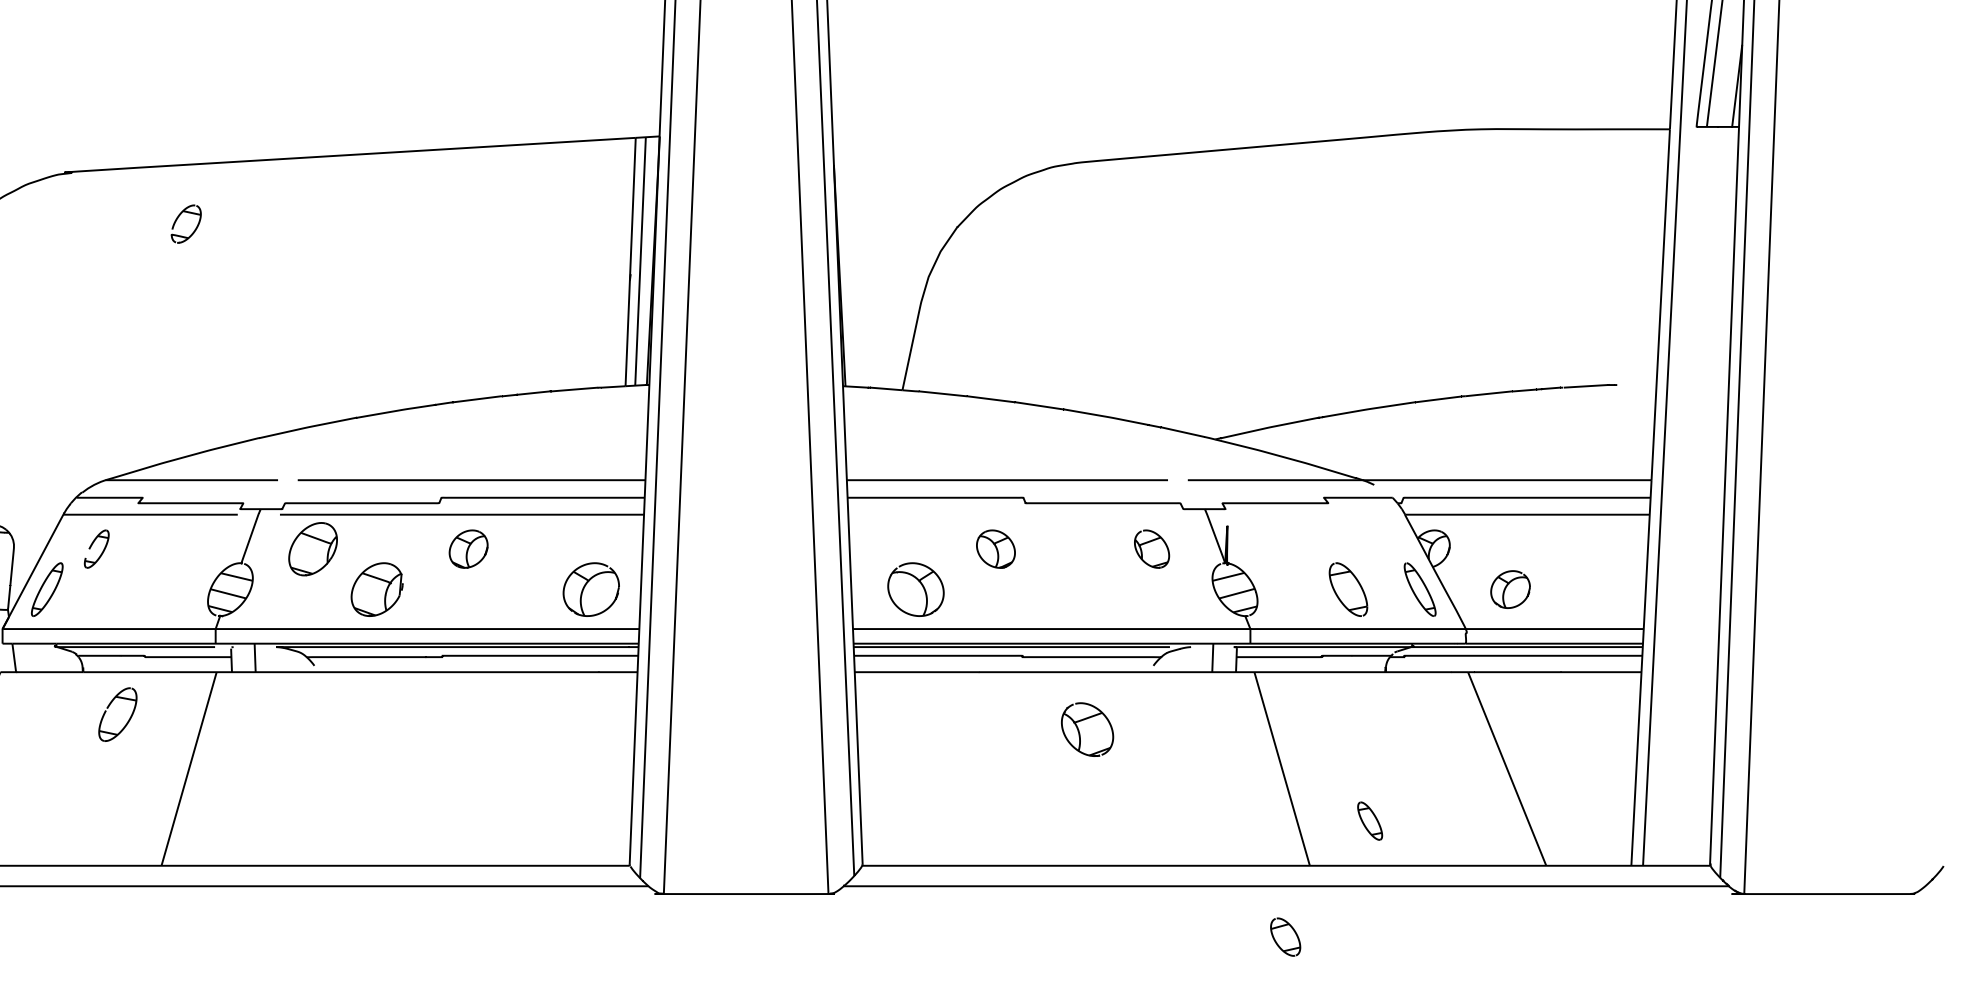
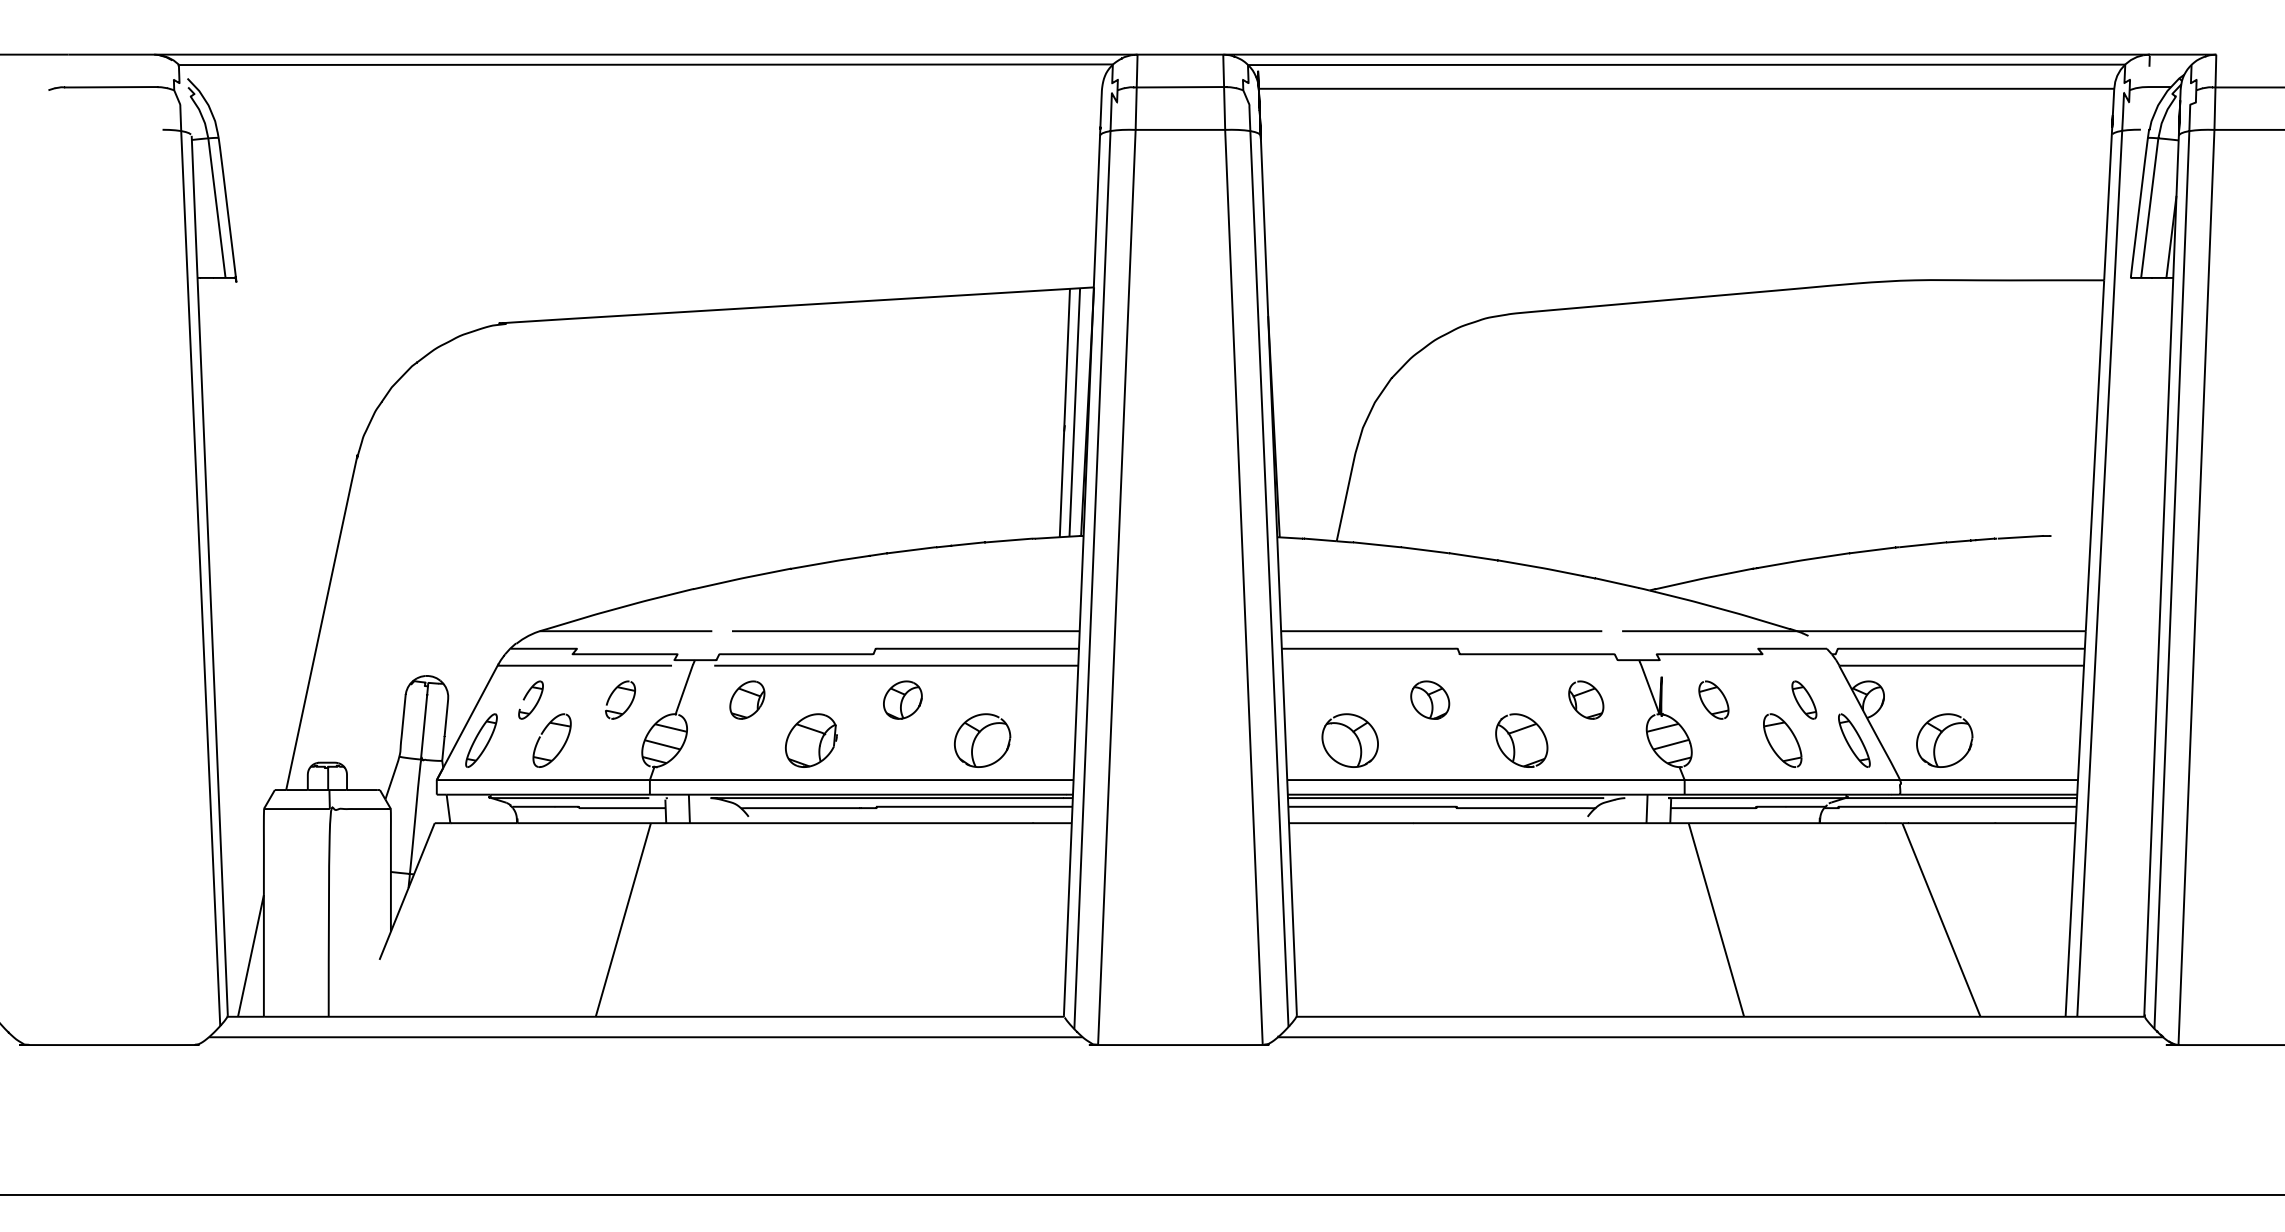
part: (179, 217) -> (613, 693), moved
part: (313, 548) -> (747, 699), size x0.71
part: (591, 589) -> (982, 740), moved
part: (1510, 589) -> (1944, 740), size x1.43
part: (109, 707) -> (543, 733), moved
part: (1087, 729) -> (1521, 740), moved
part: (1370, 820) -> (1804, 699), moved
part: (1285, 936) -> (1713, 699), moved

